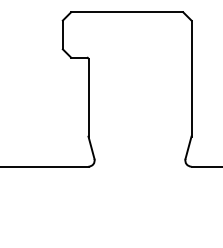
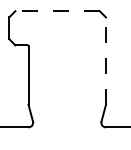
line: (126, 12) -> (57, 11), solid -> dashed
line: (191, 78) -> (106, 61), solid -> dashed

